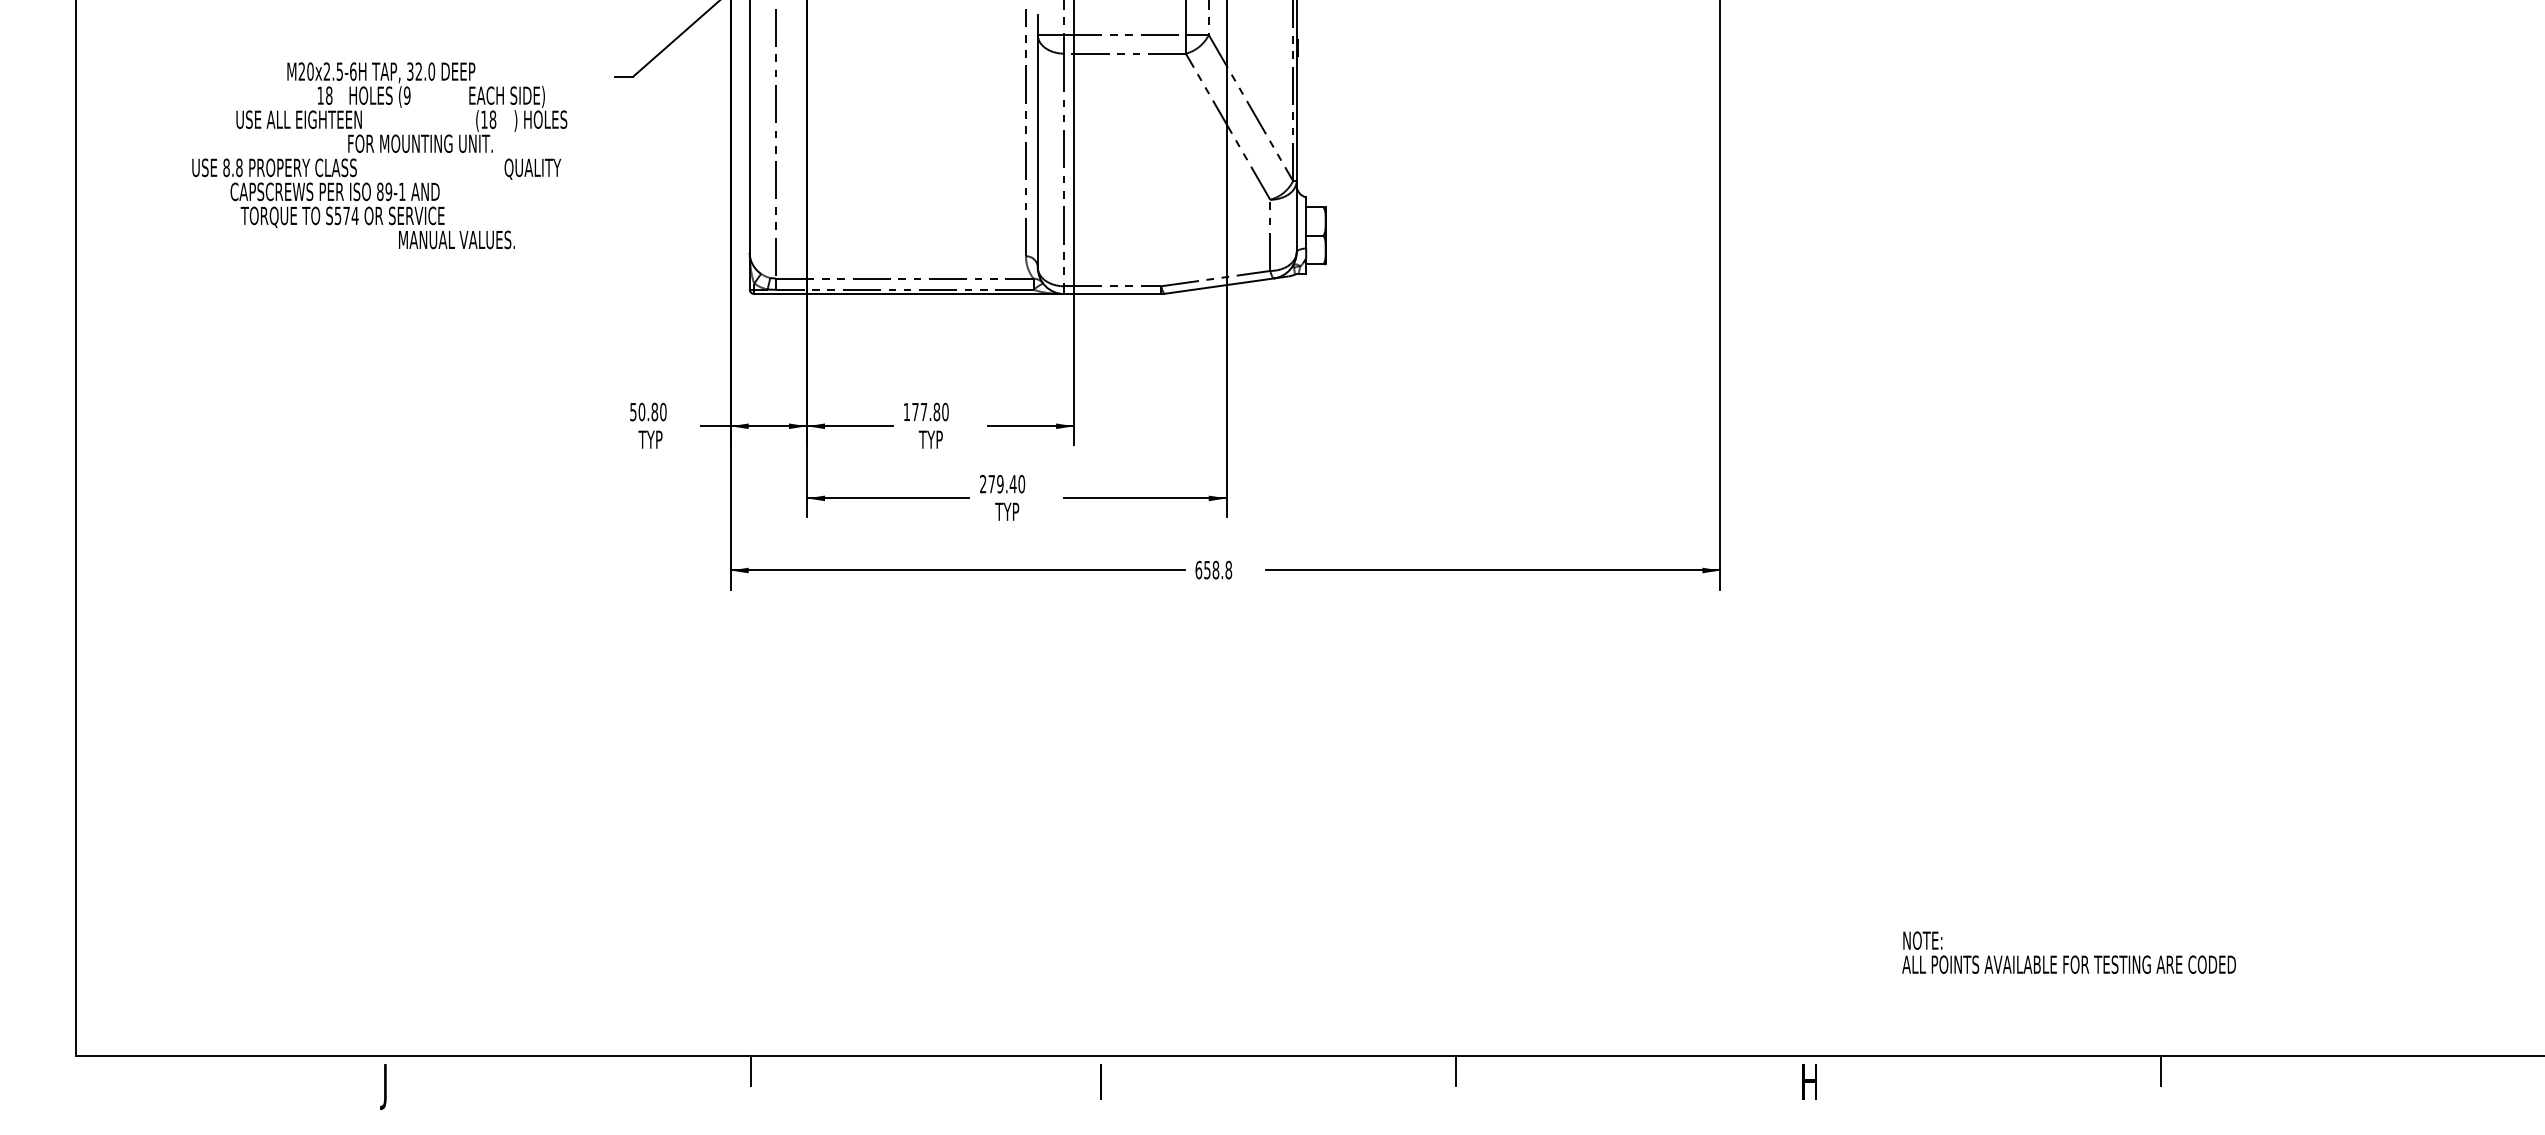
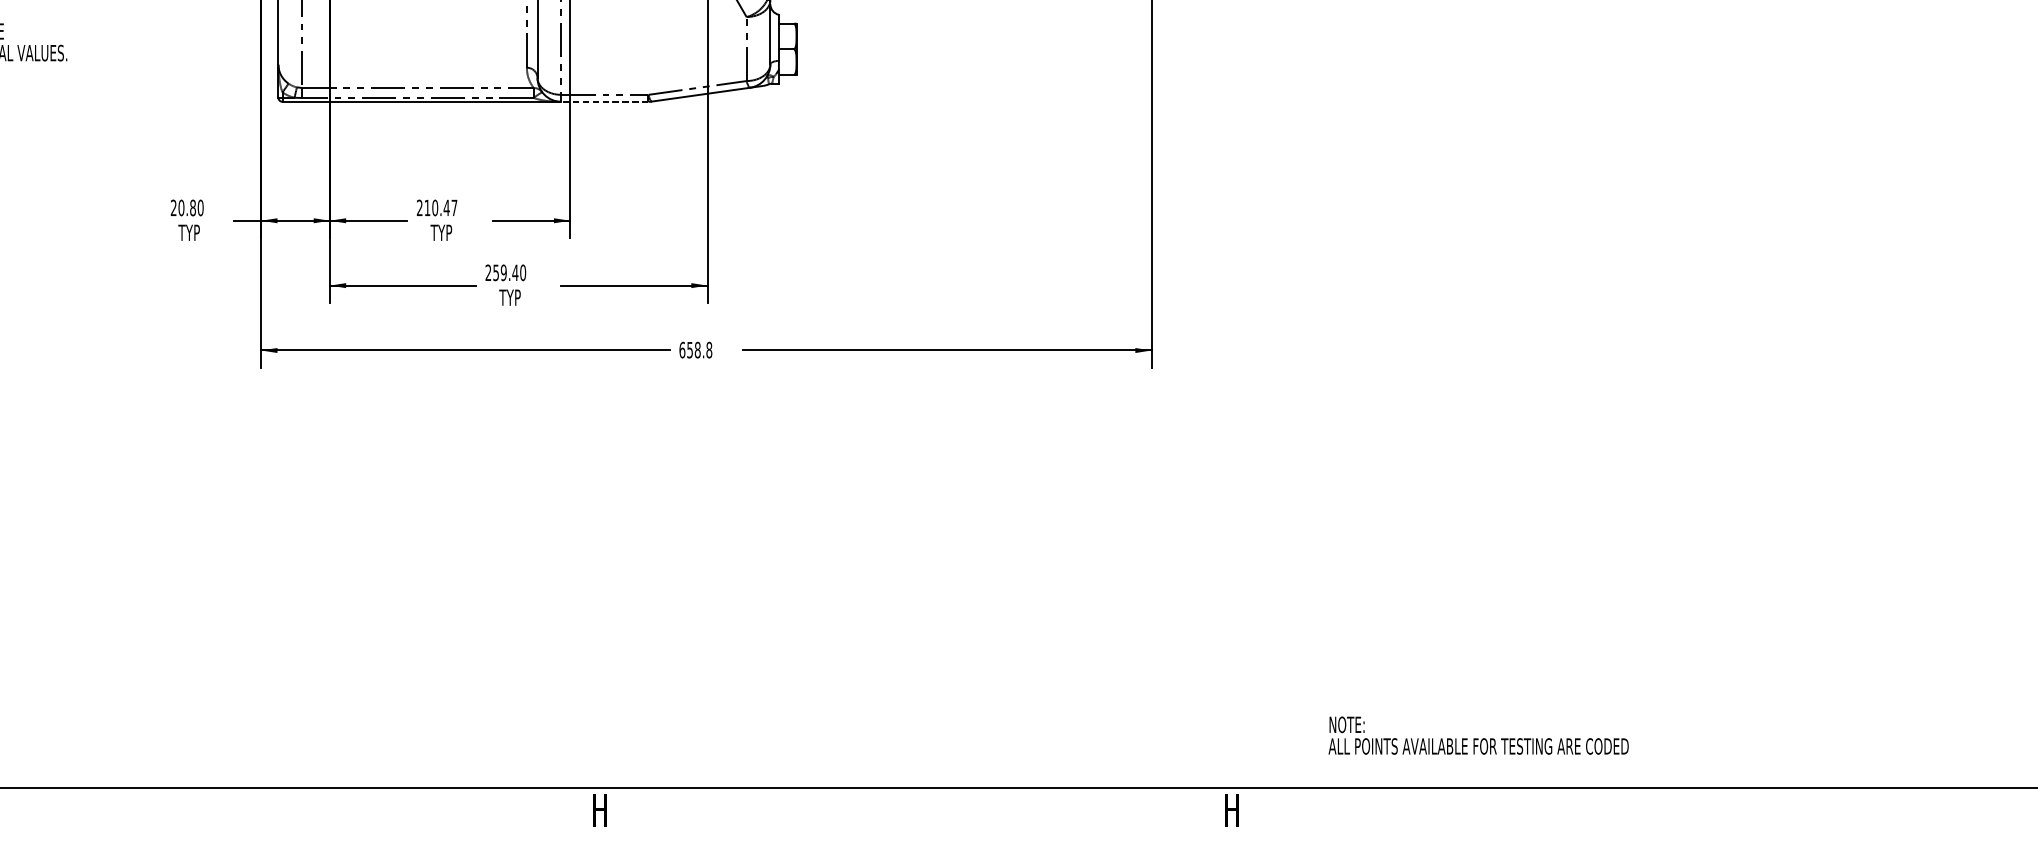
line: (1112, 294) -> (604, 102), solid -> dashed
text: (633, 411) -> (173, 207), 50.80 -> 20.80
text: (925, 411) -> (436, 207), 177.80 -> 210.47
text: (991, 484) -> (495, 273), 279.40 -> 259.40
text: (2068, 952) -> (1478, 735), moved
line: (751, 1071) -> (280, 801), removed
line: (1456, 1071) -> (914, 801), removed
line: (2161, 1071) -> (1548, 801), removed
text: (1108, 1081) -> (601, 810), I -> H

